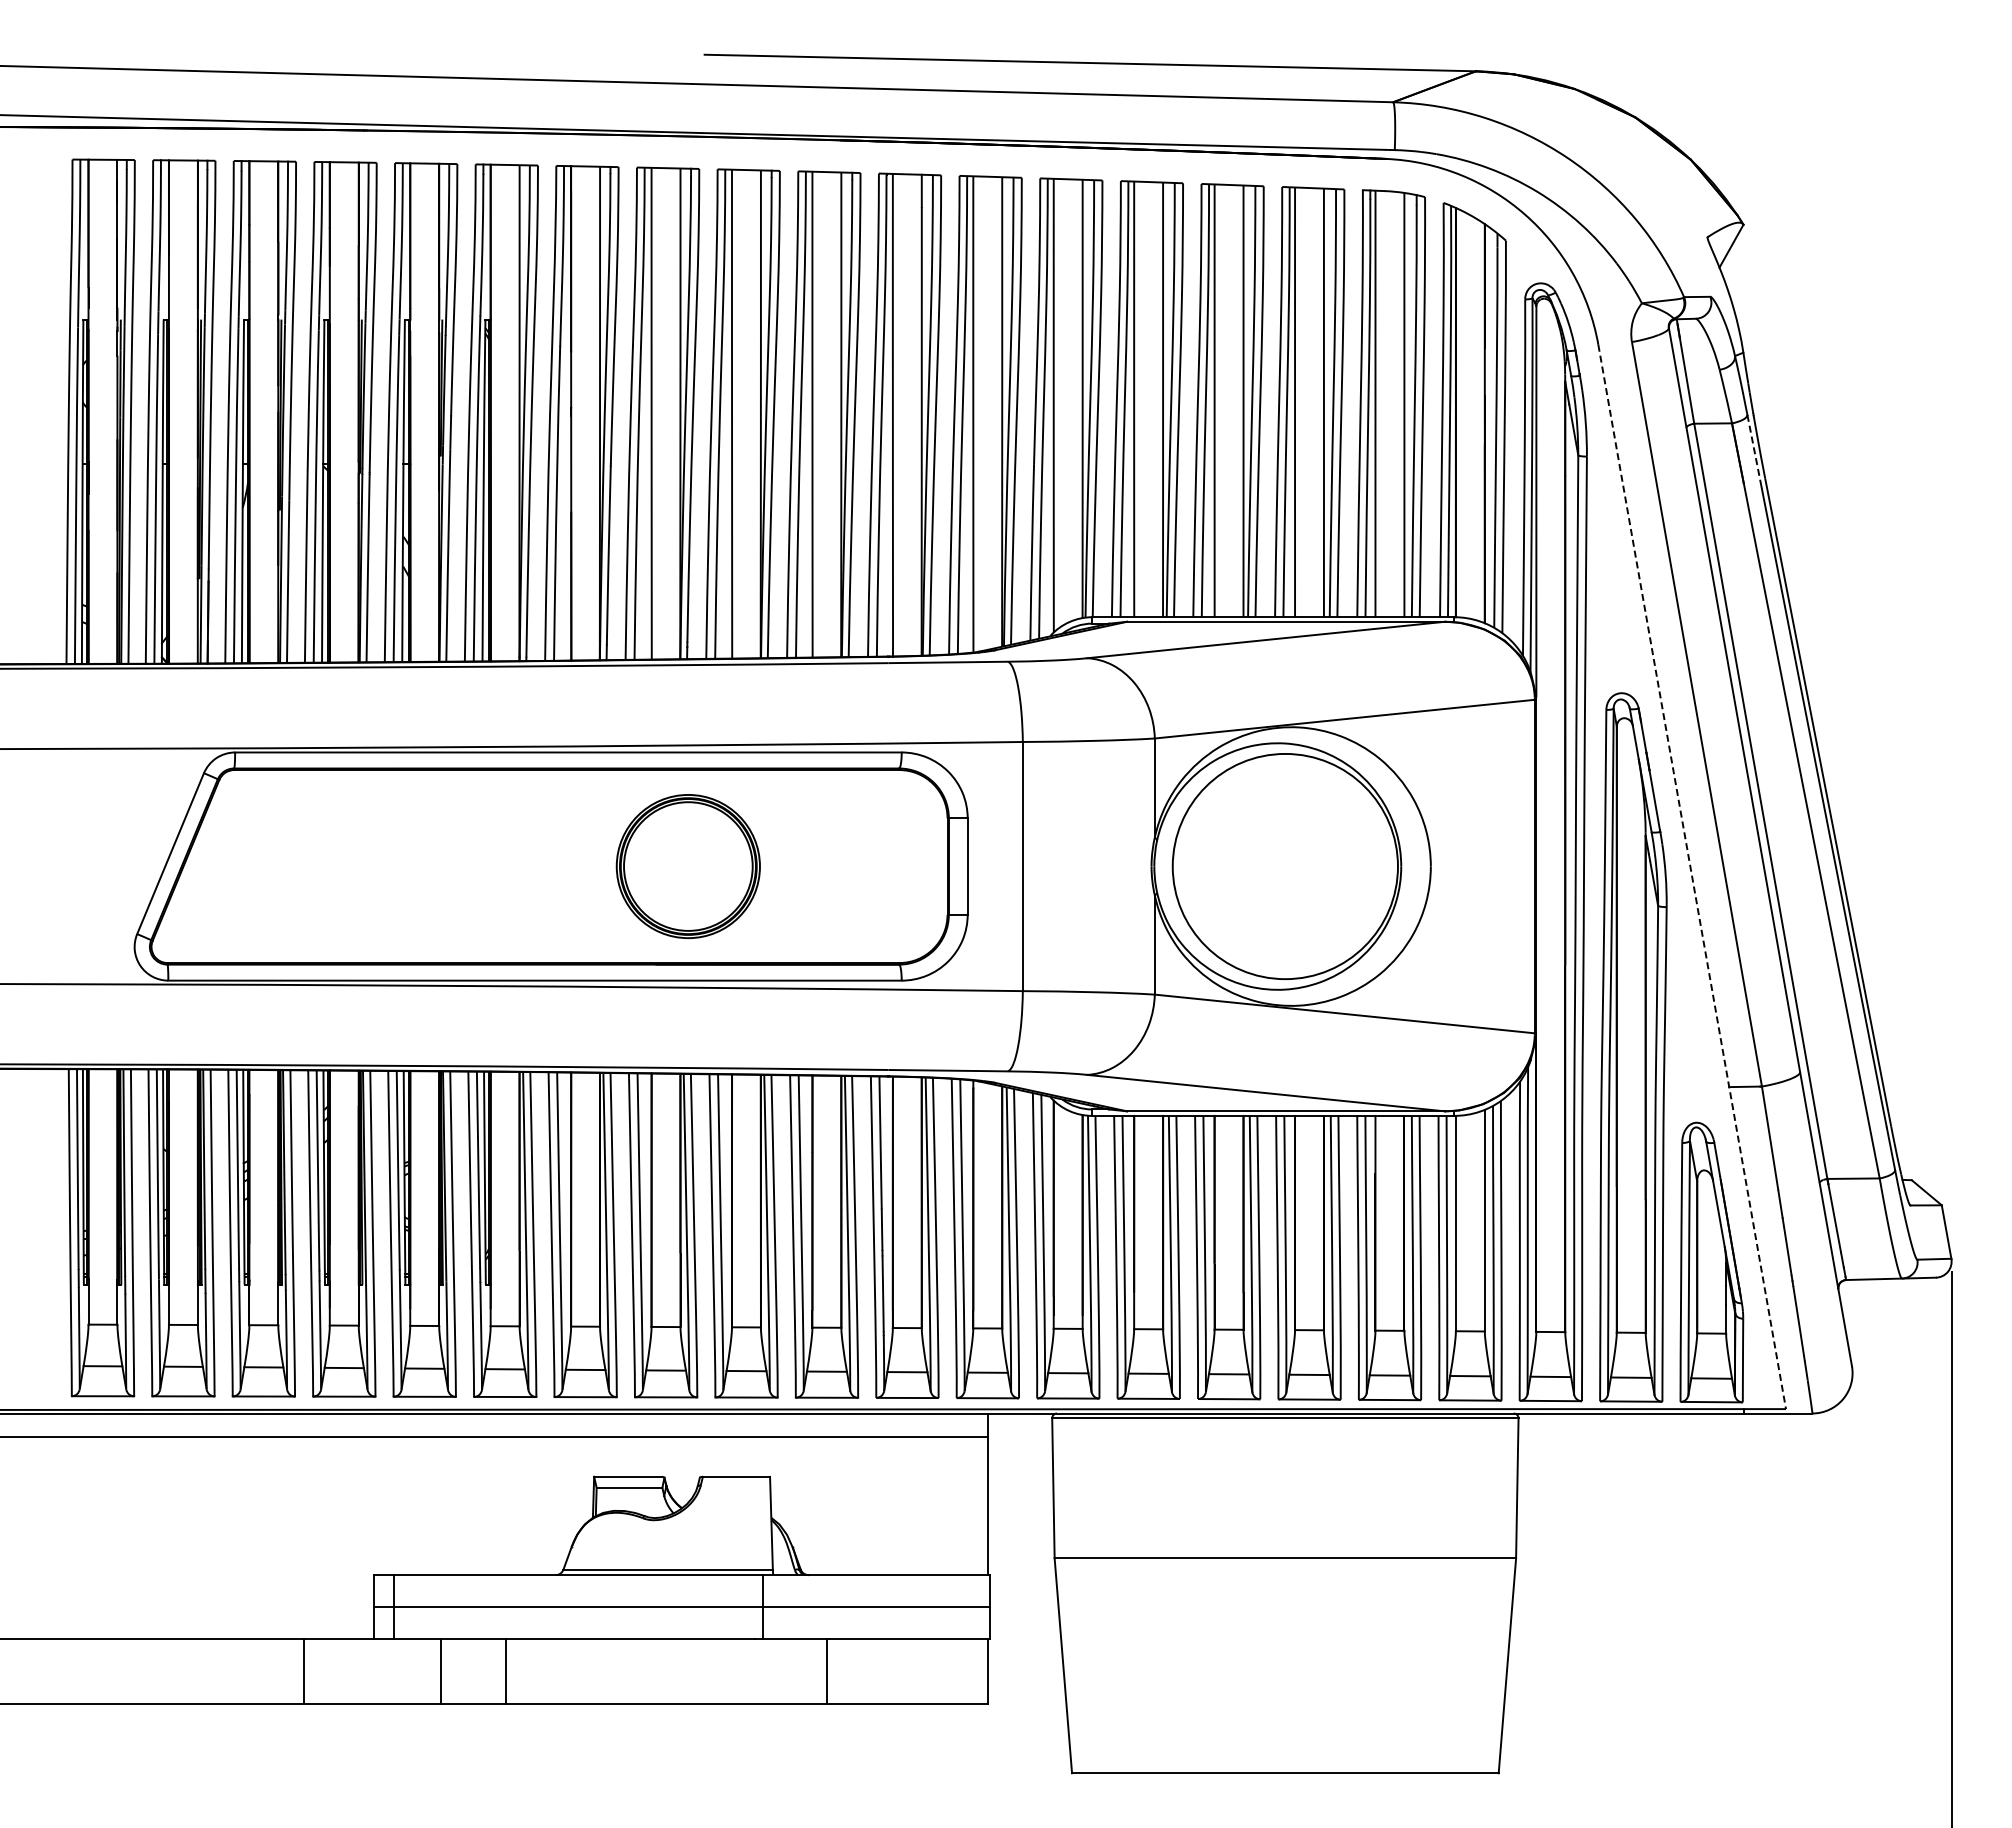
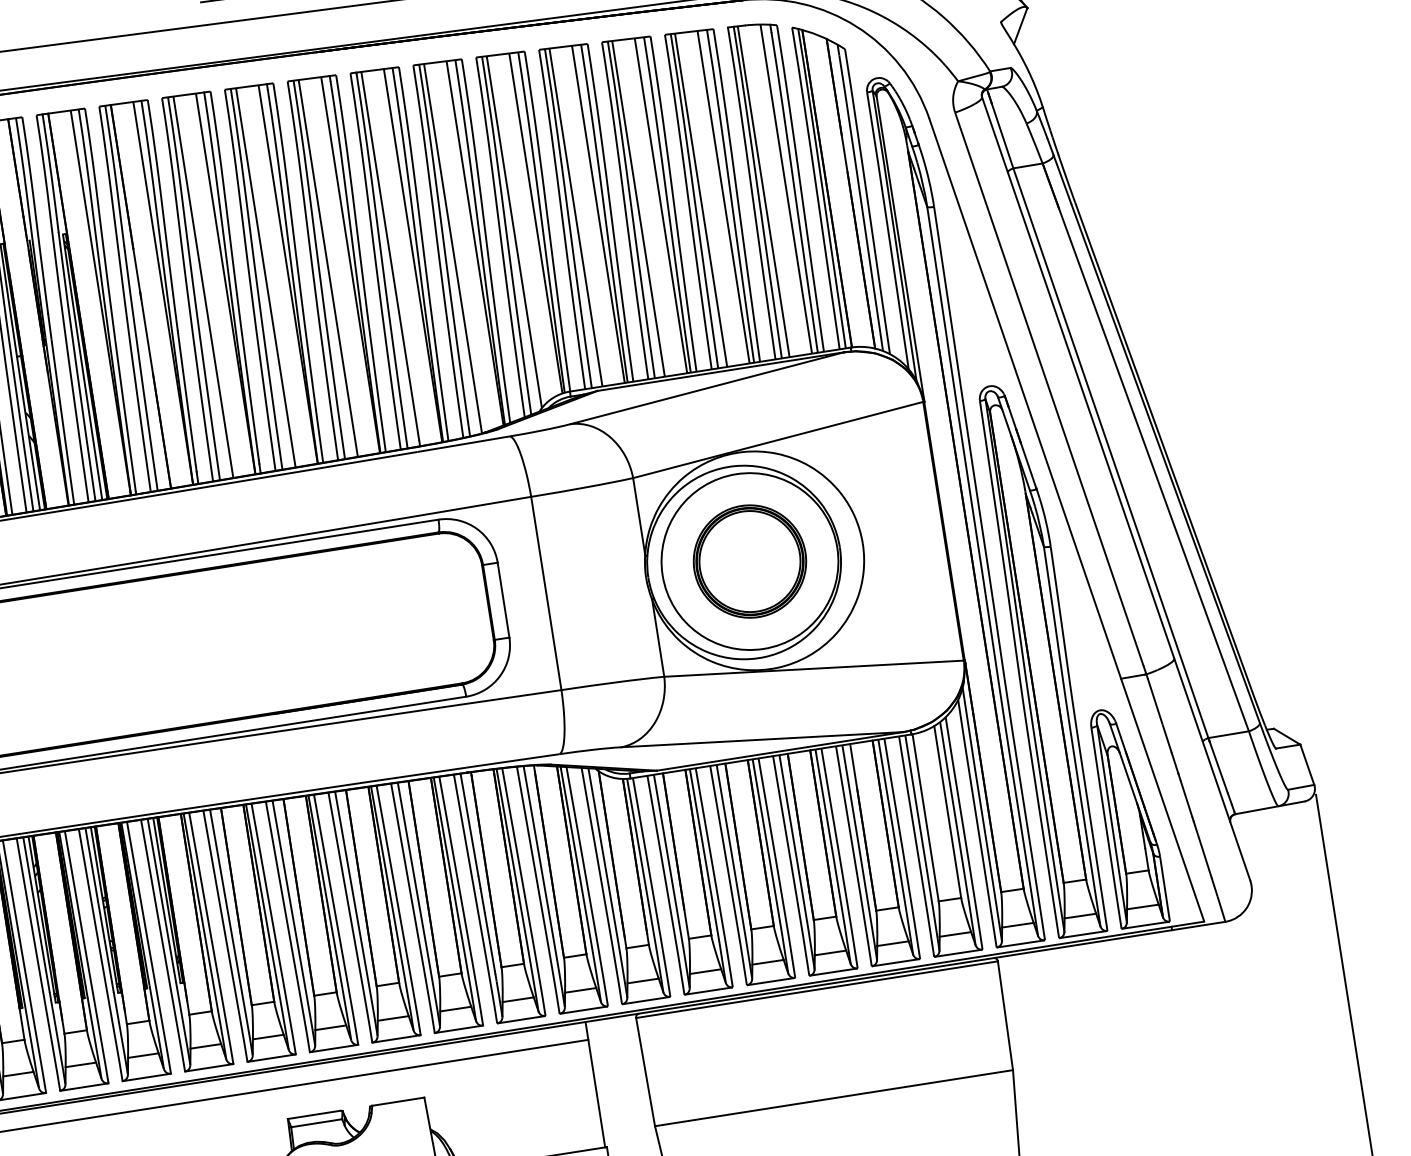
line: (1753, 447) -> (1062, 179), dashed -> solid
part: (687, 866) -> (749, 561), moved
line: (1692, 877) -> (1067, 520), dashed -> solid

